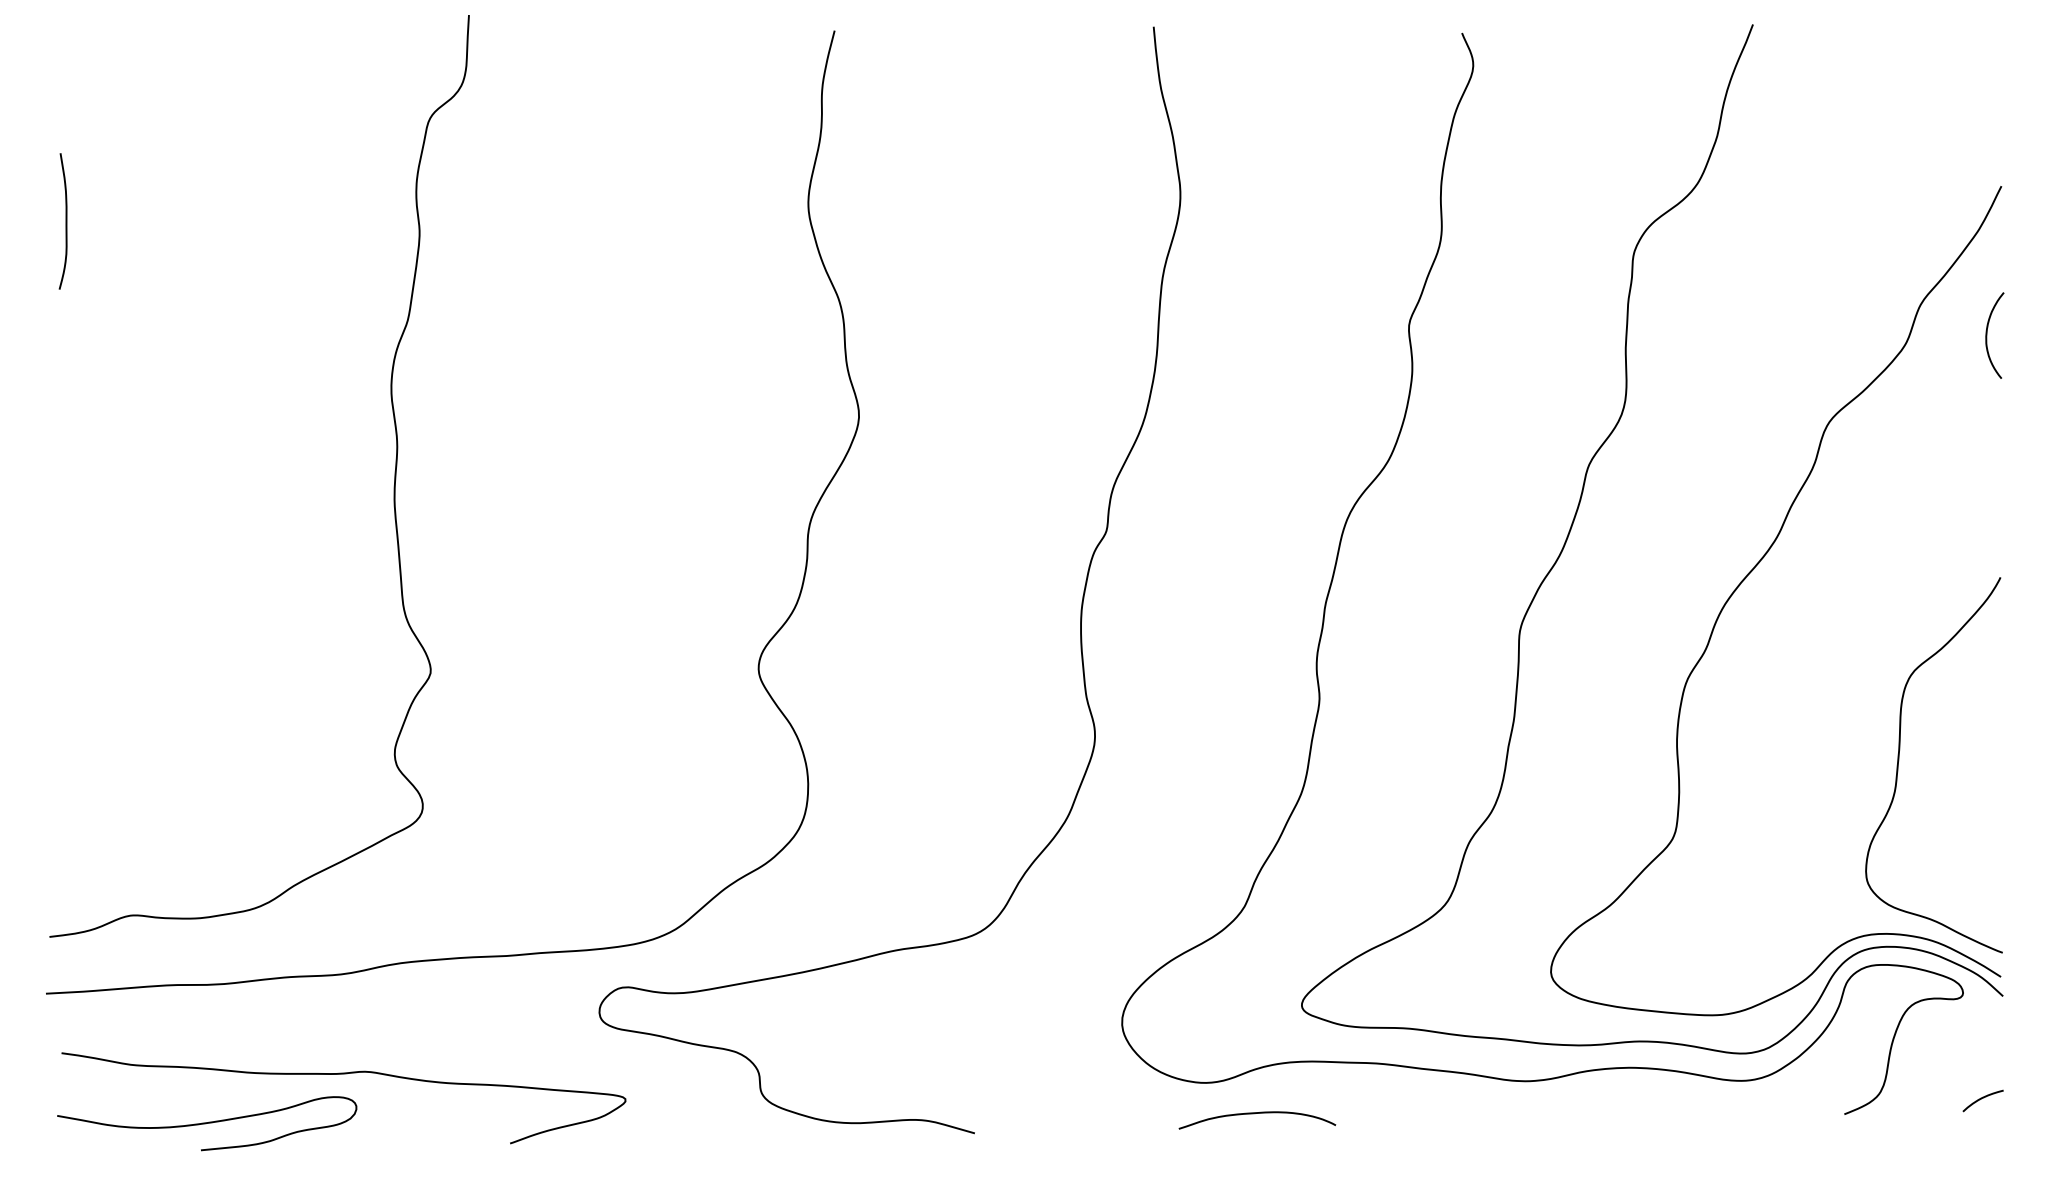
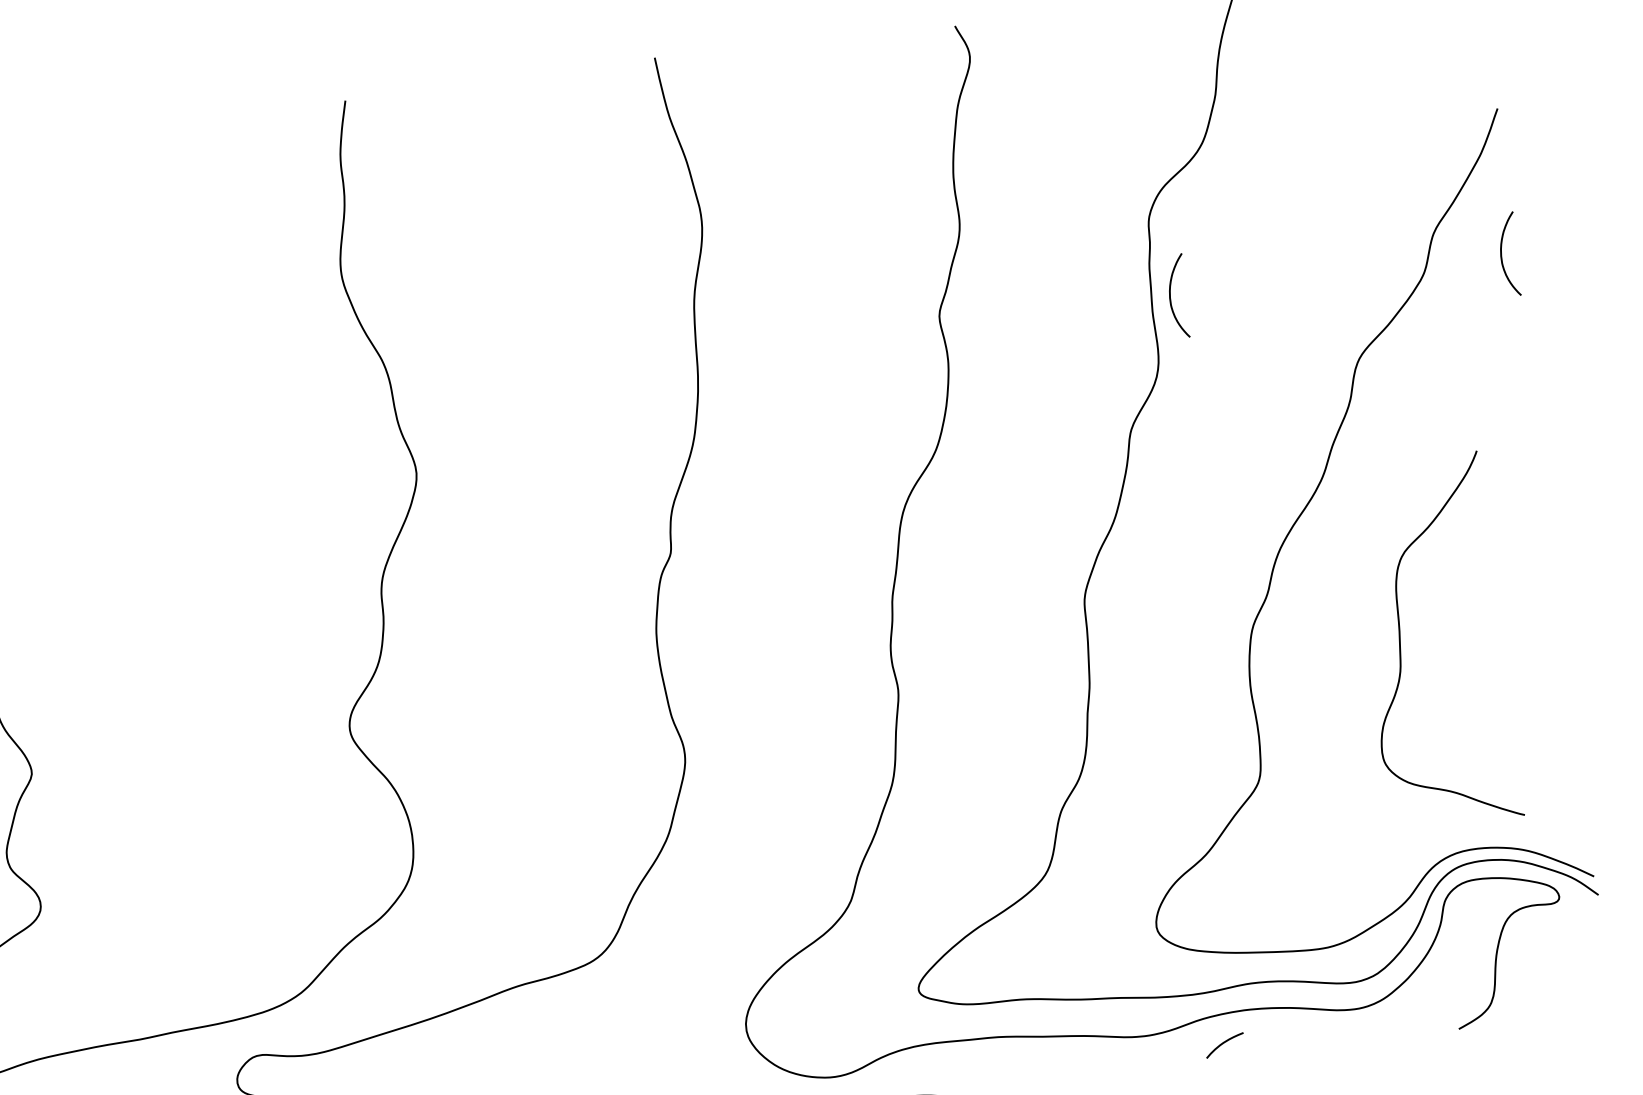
curve: (1646, 335) -> (1171, 297), added
curve: (1899, 761) -> (1401, 641), moved
curve: (1981, 1099) -> (1223, 1044), moved

